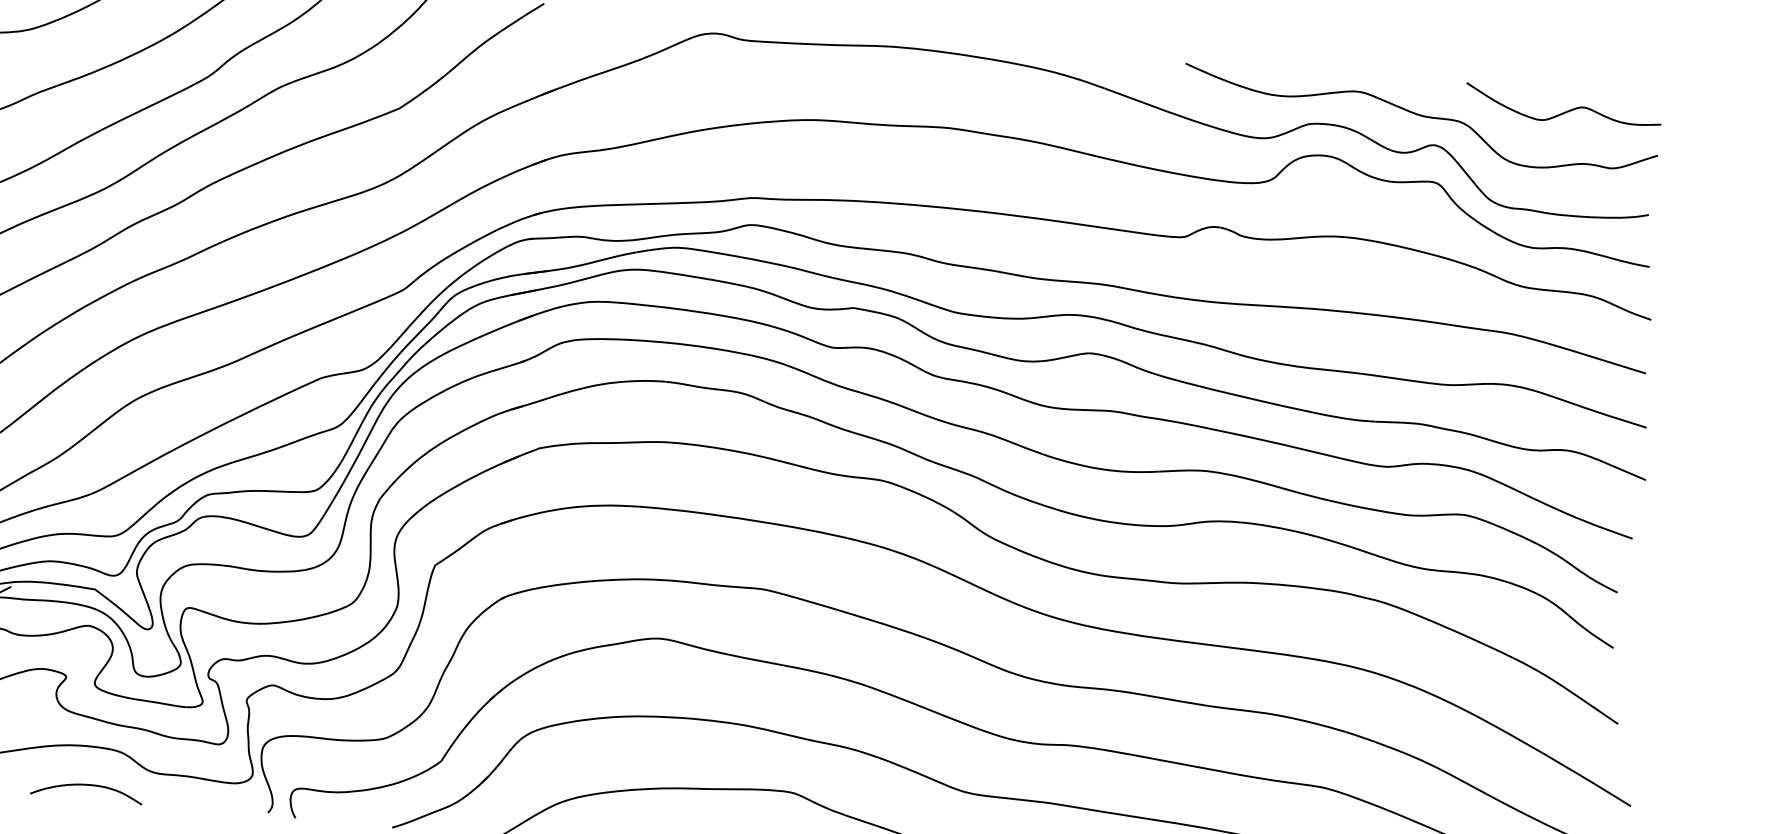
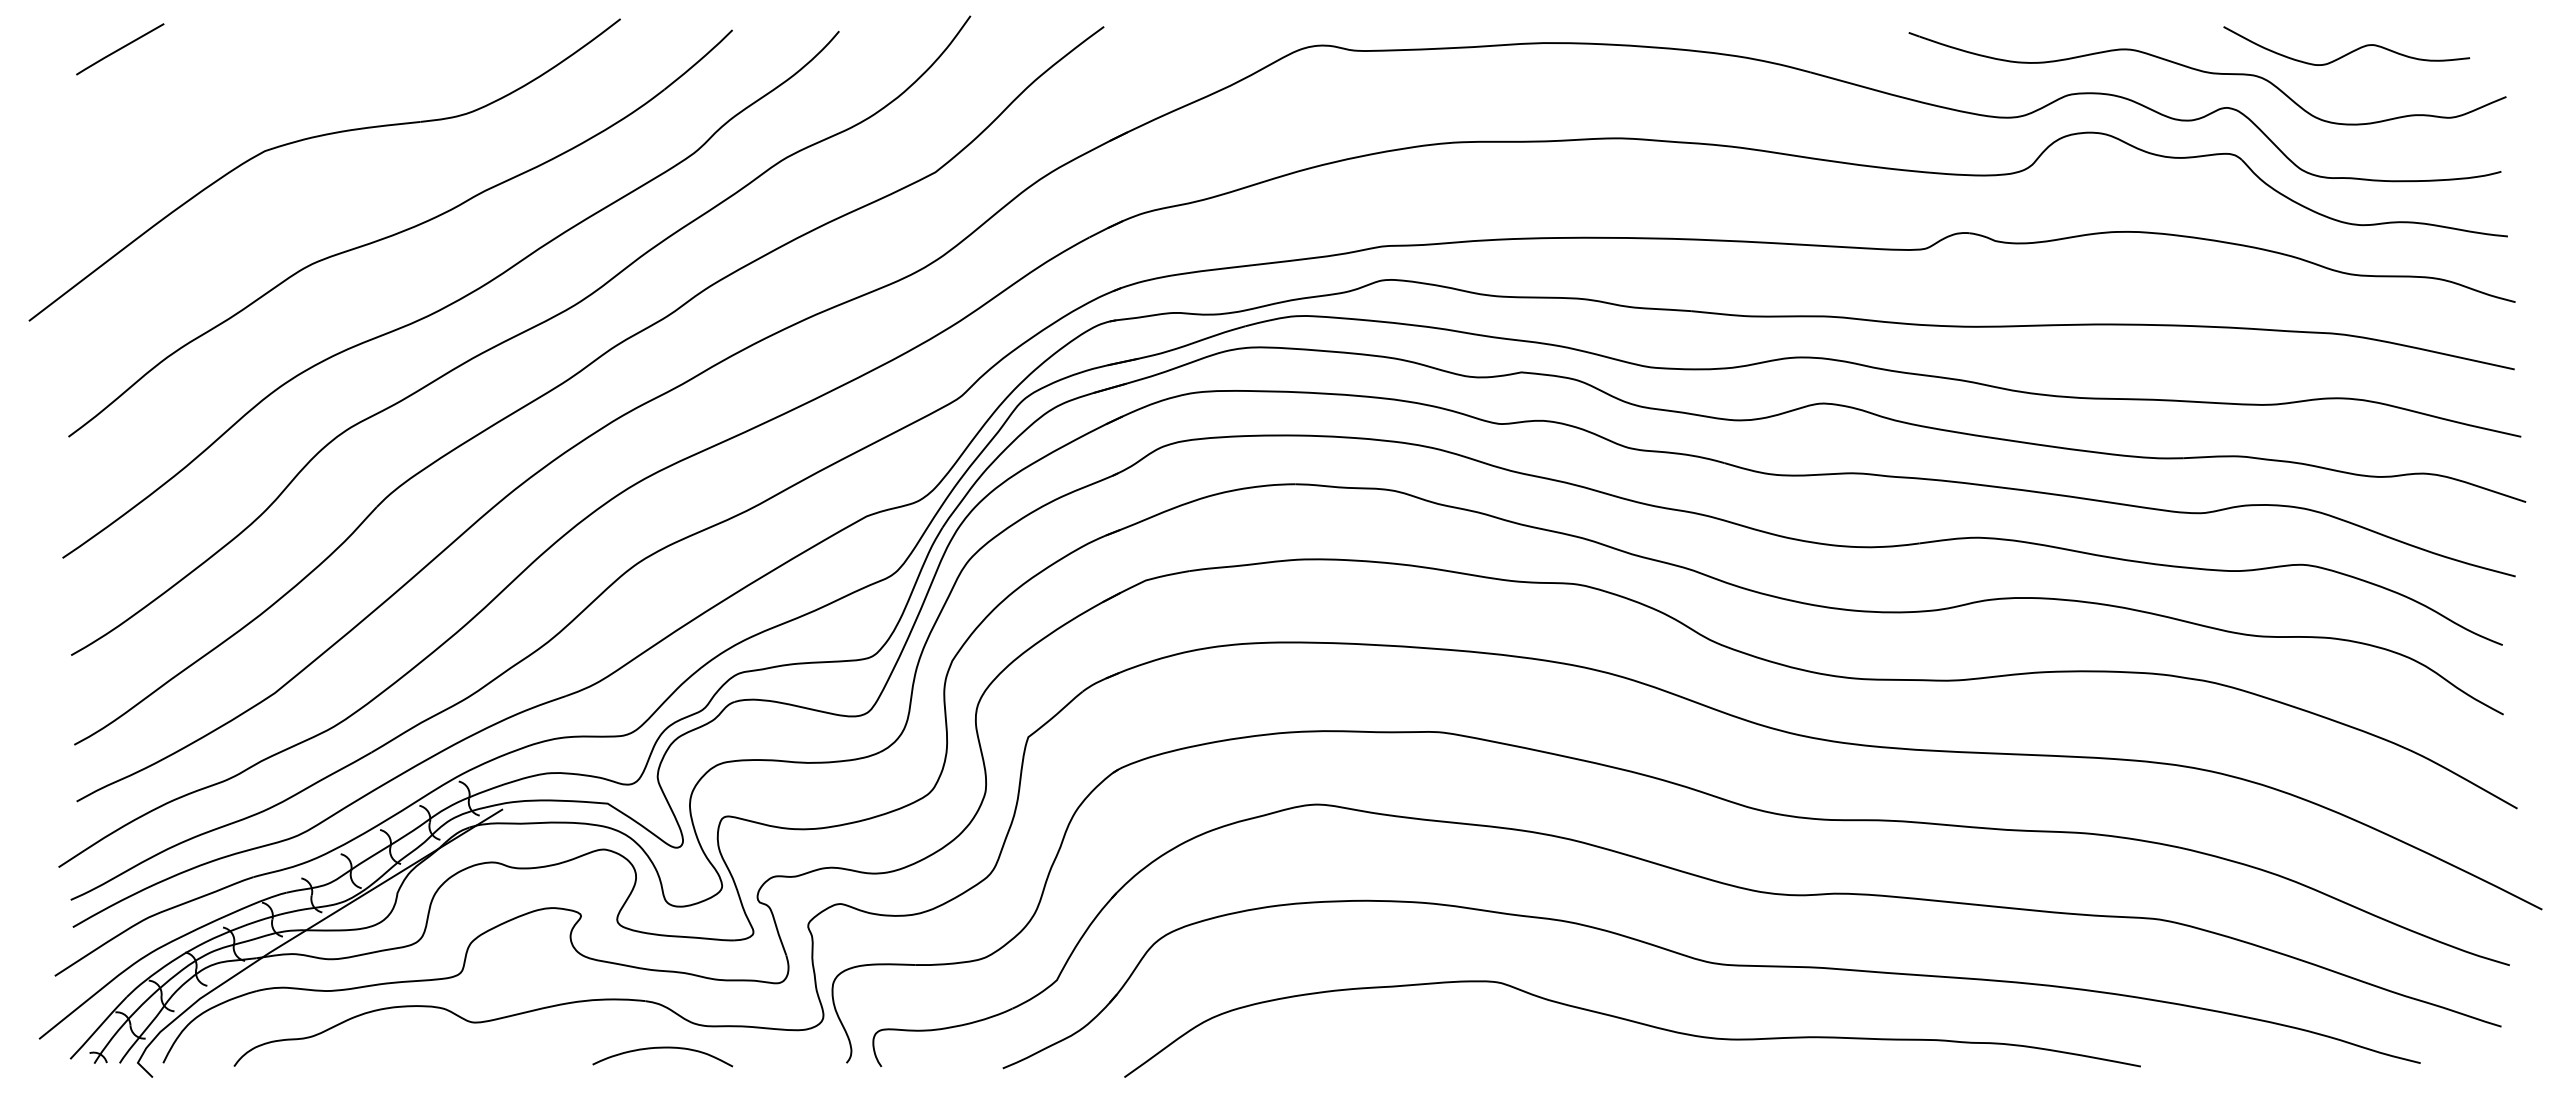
curve: (1566, 111) -> (2350, 51), moved
curve: (87, 785) -> (662, 1048), moved

